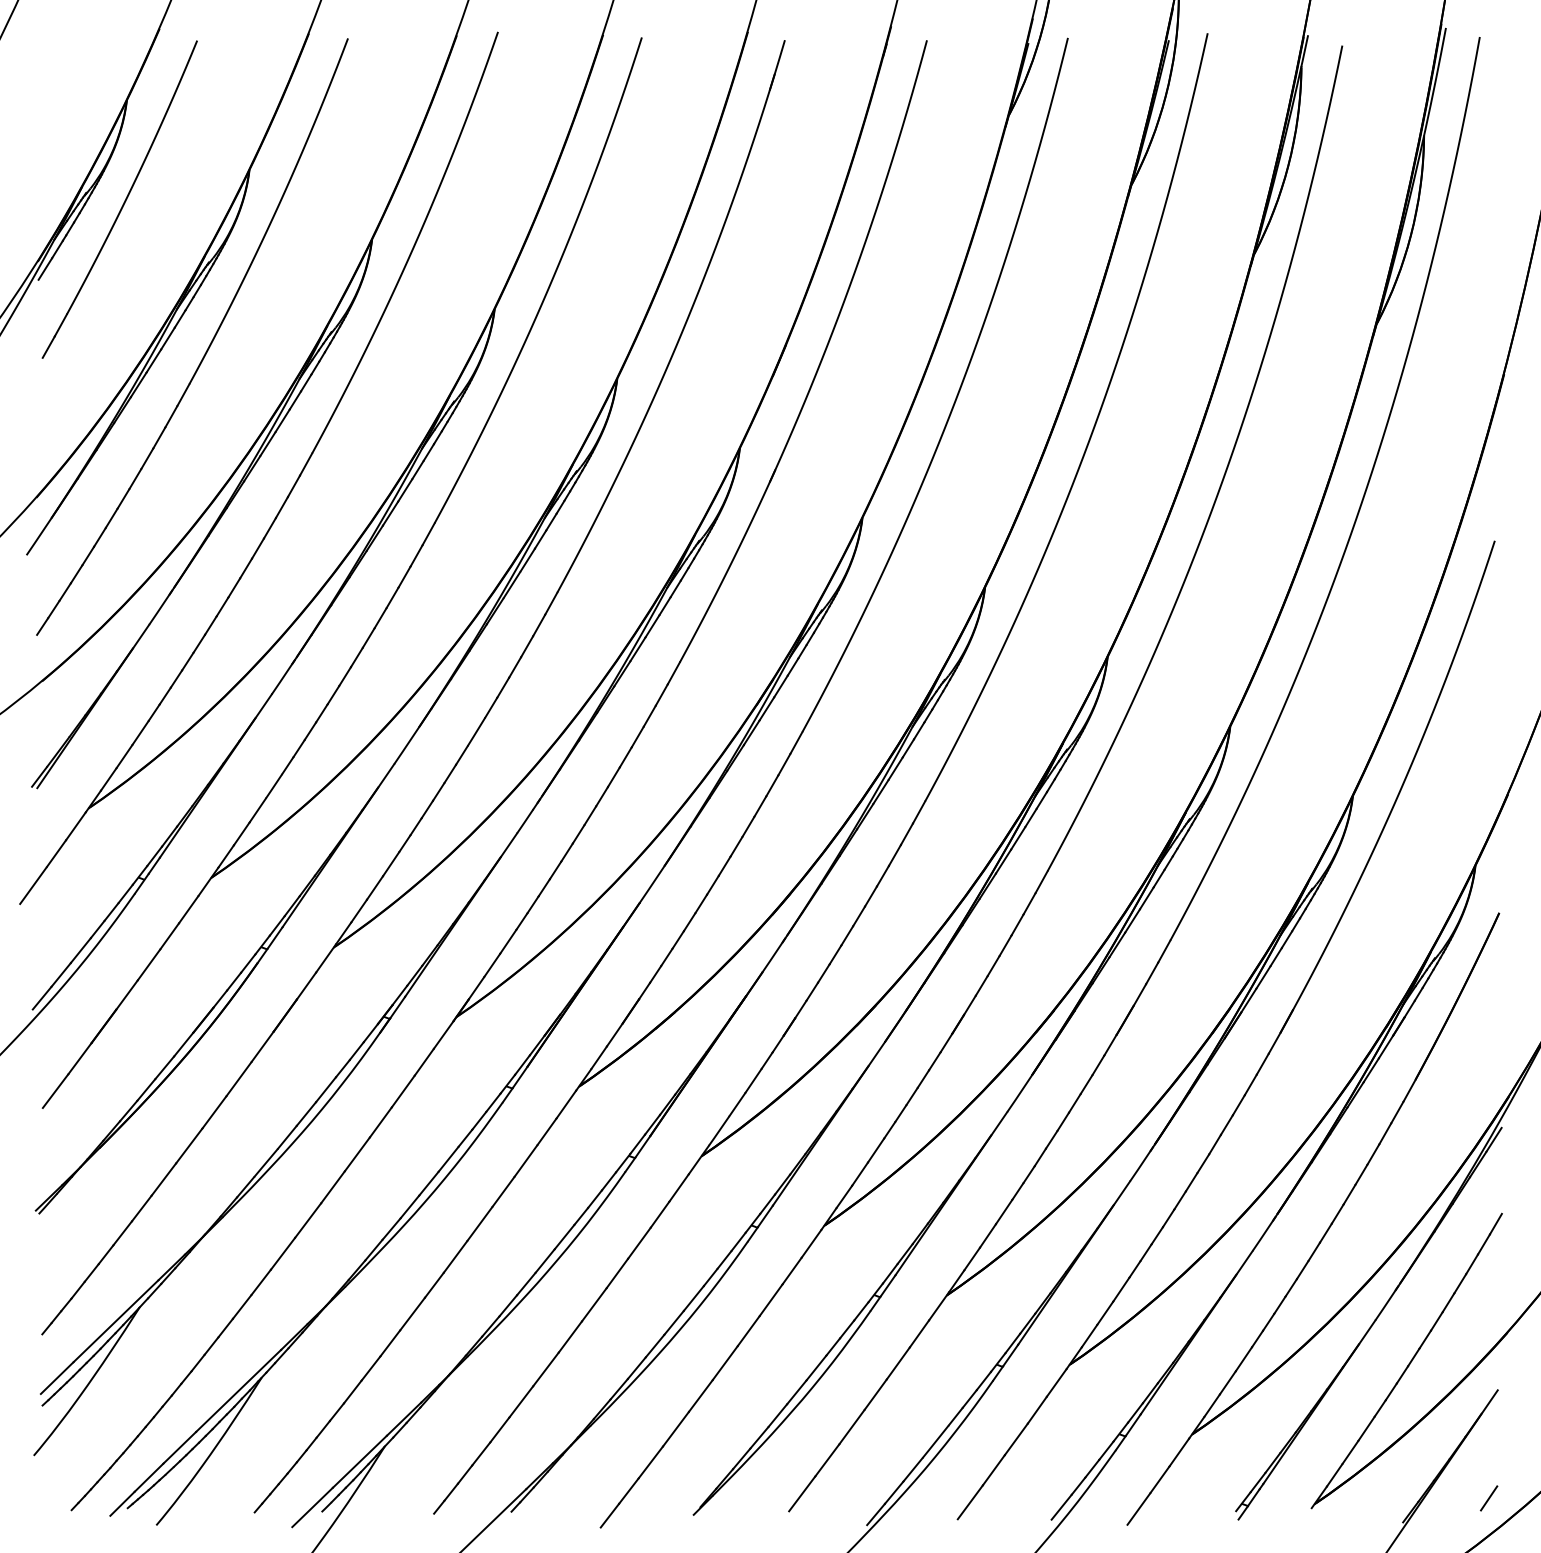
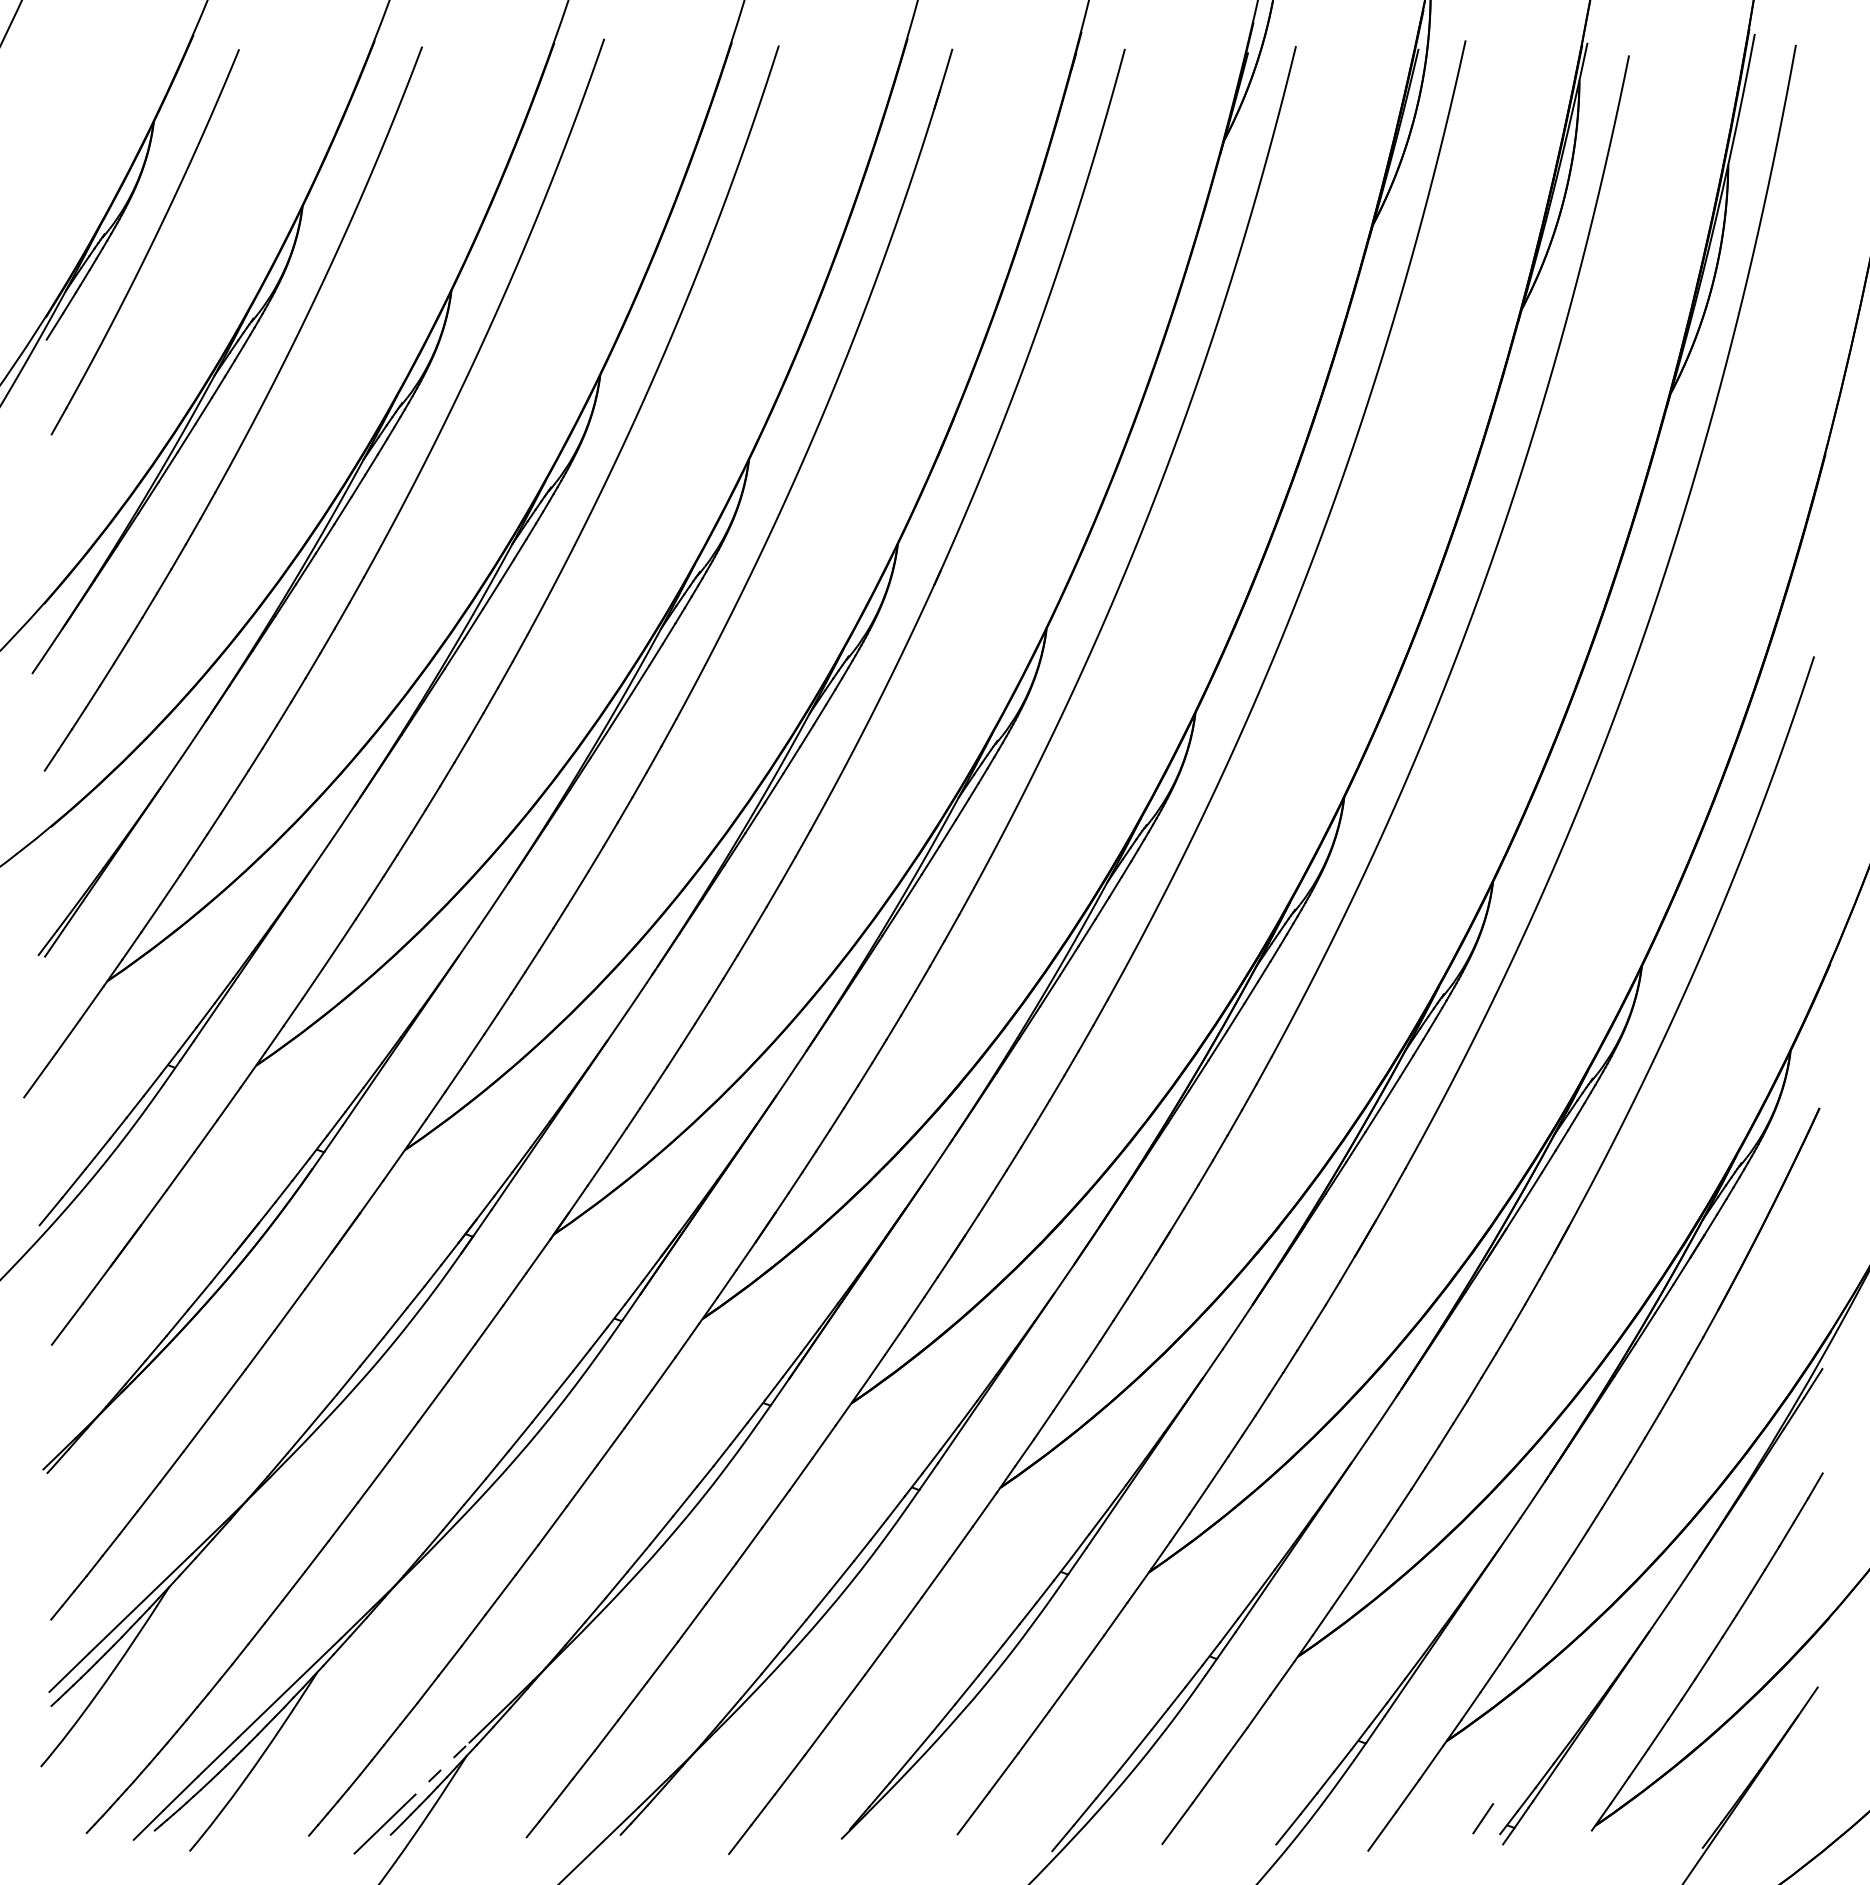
line: (359, 1461) -> (436, 1774), solid -> dashed
line: (1488, 1498) -> (1482, 1818), moved

